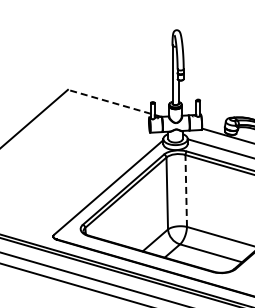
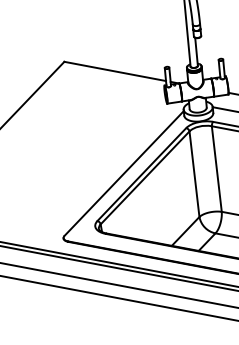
line: (108, 101) -> (114, 71), dashed -> solid
line: (186, 190) -> (217, 168), dashed -> solid

